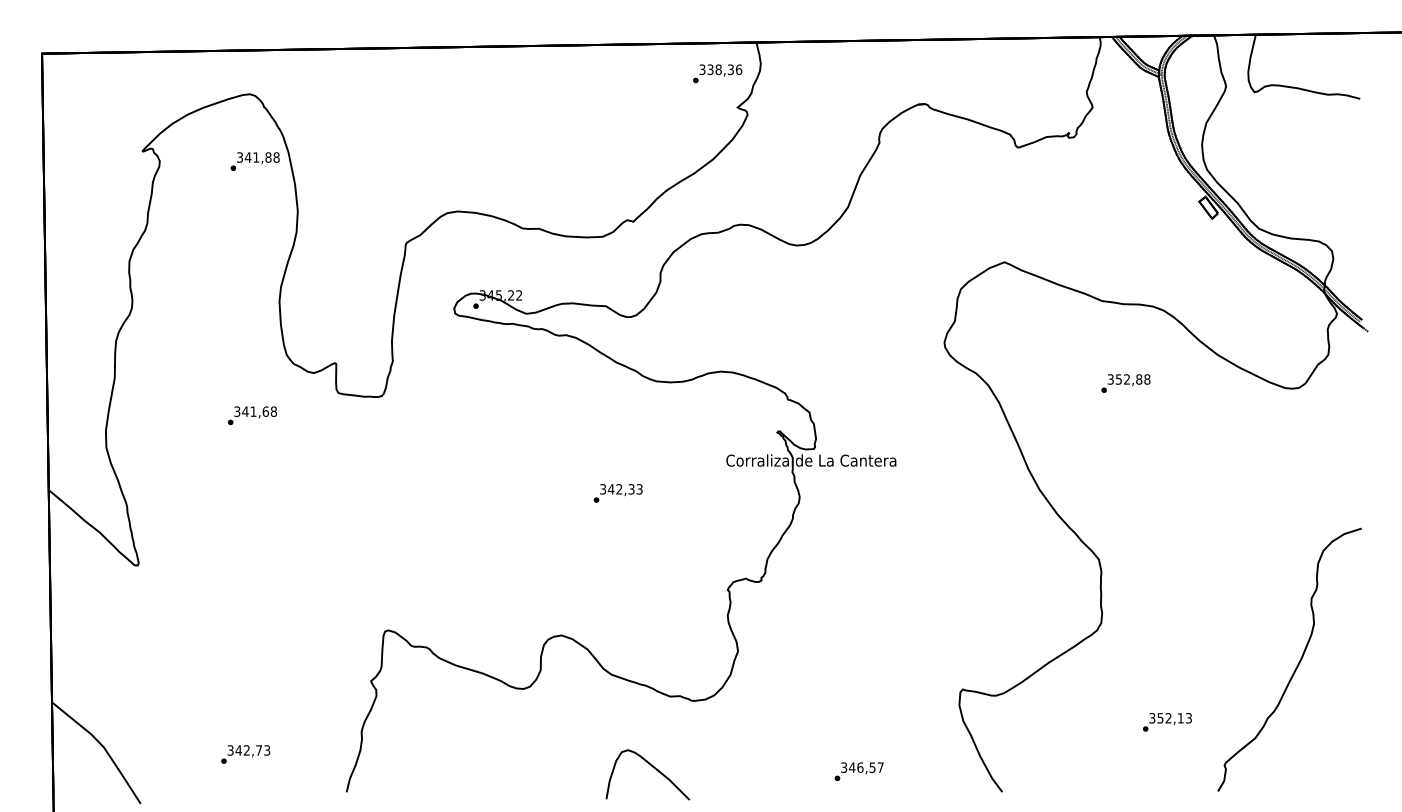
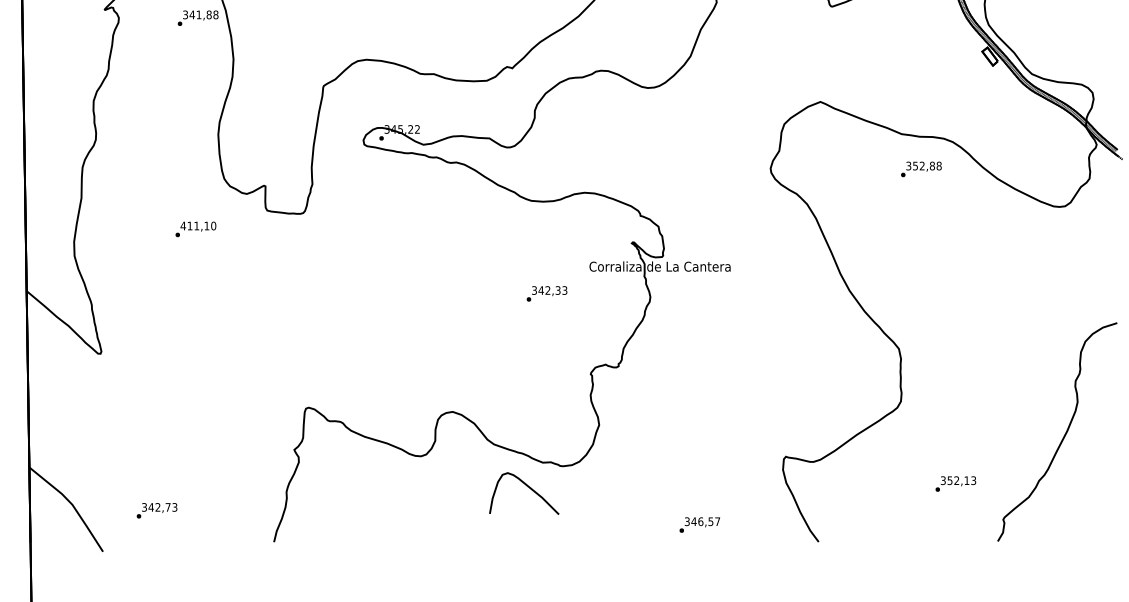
text: (1125, 383) -> (921, 169), moved
text: (255, 411) -> (198, 225), 341,68 -> 411,10
text: (617, 493) -> (546, 293), moved
text: (245, 754) -> (156, 510), moved
curve: (653, 768) -> (528, 488), moved

